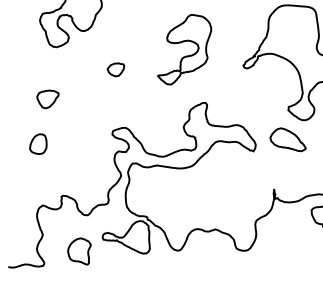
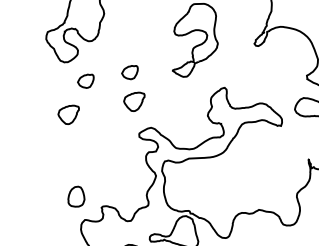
part: (70, 69) -> (85, 81), added
part: (114, 99) -> (134, 102), added
part: (38, 143) -> (75, 196), moved

